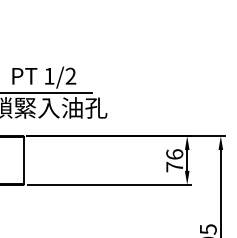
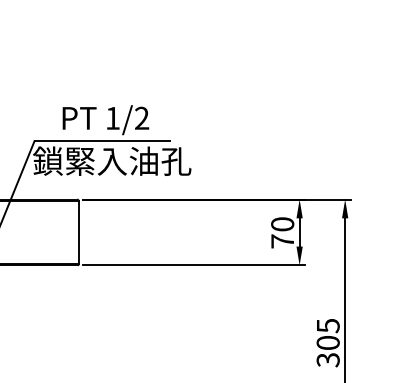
text: (174, 154) -> (282, 224), 76 -> 70

